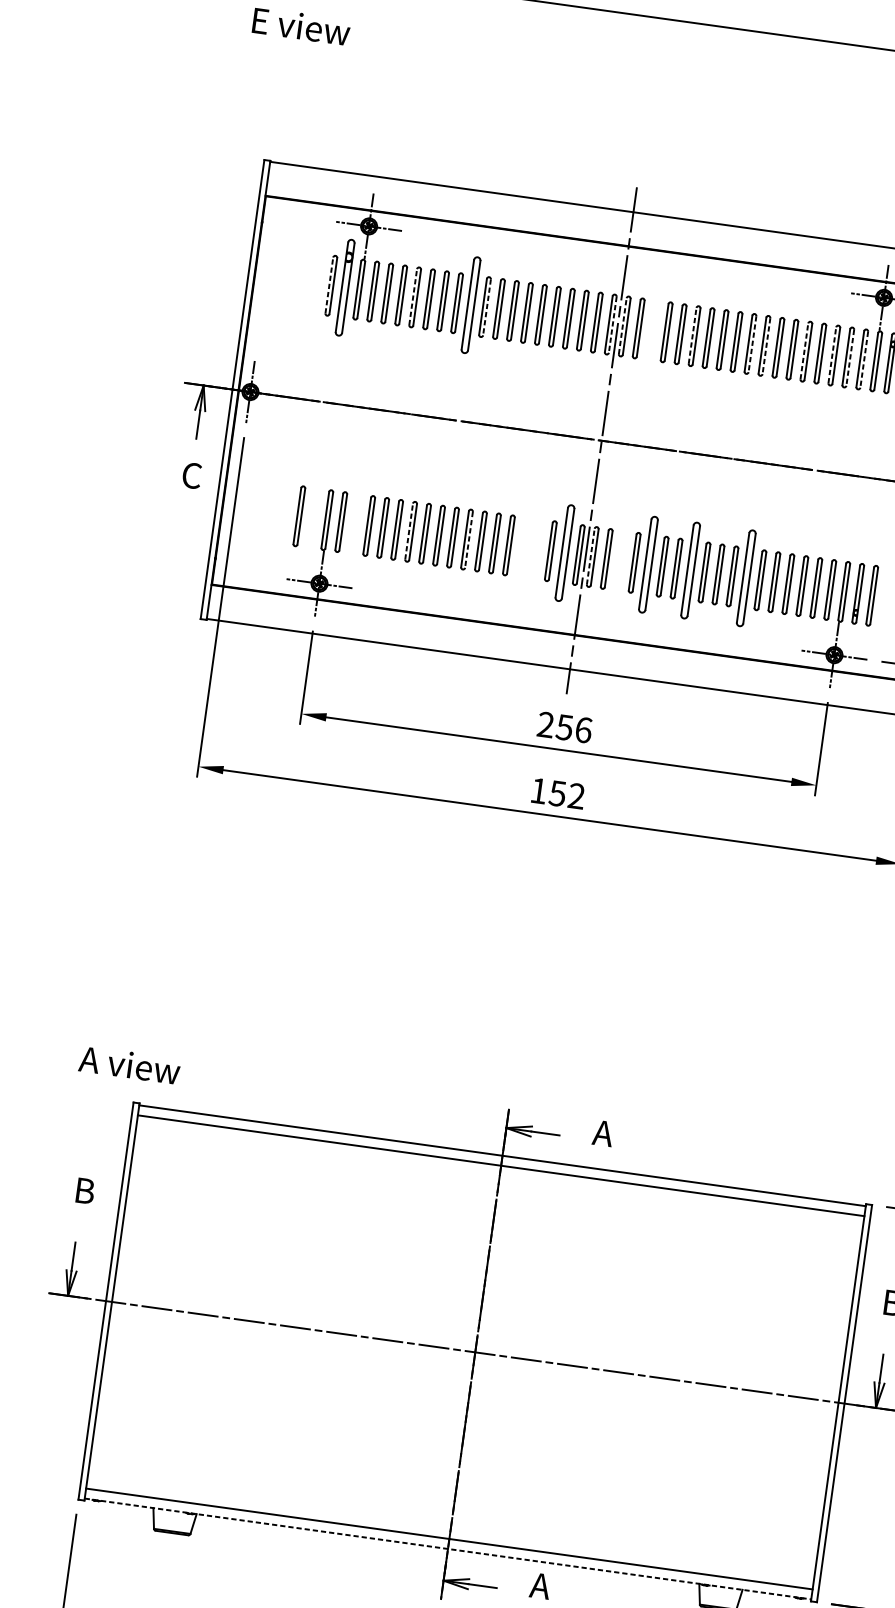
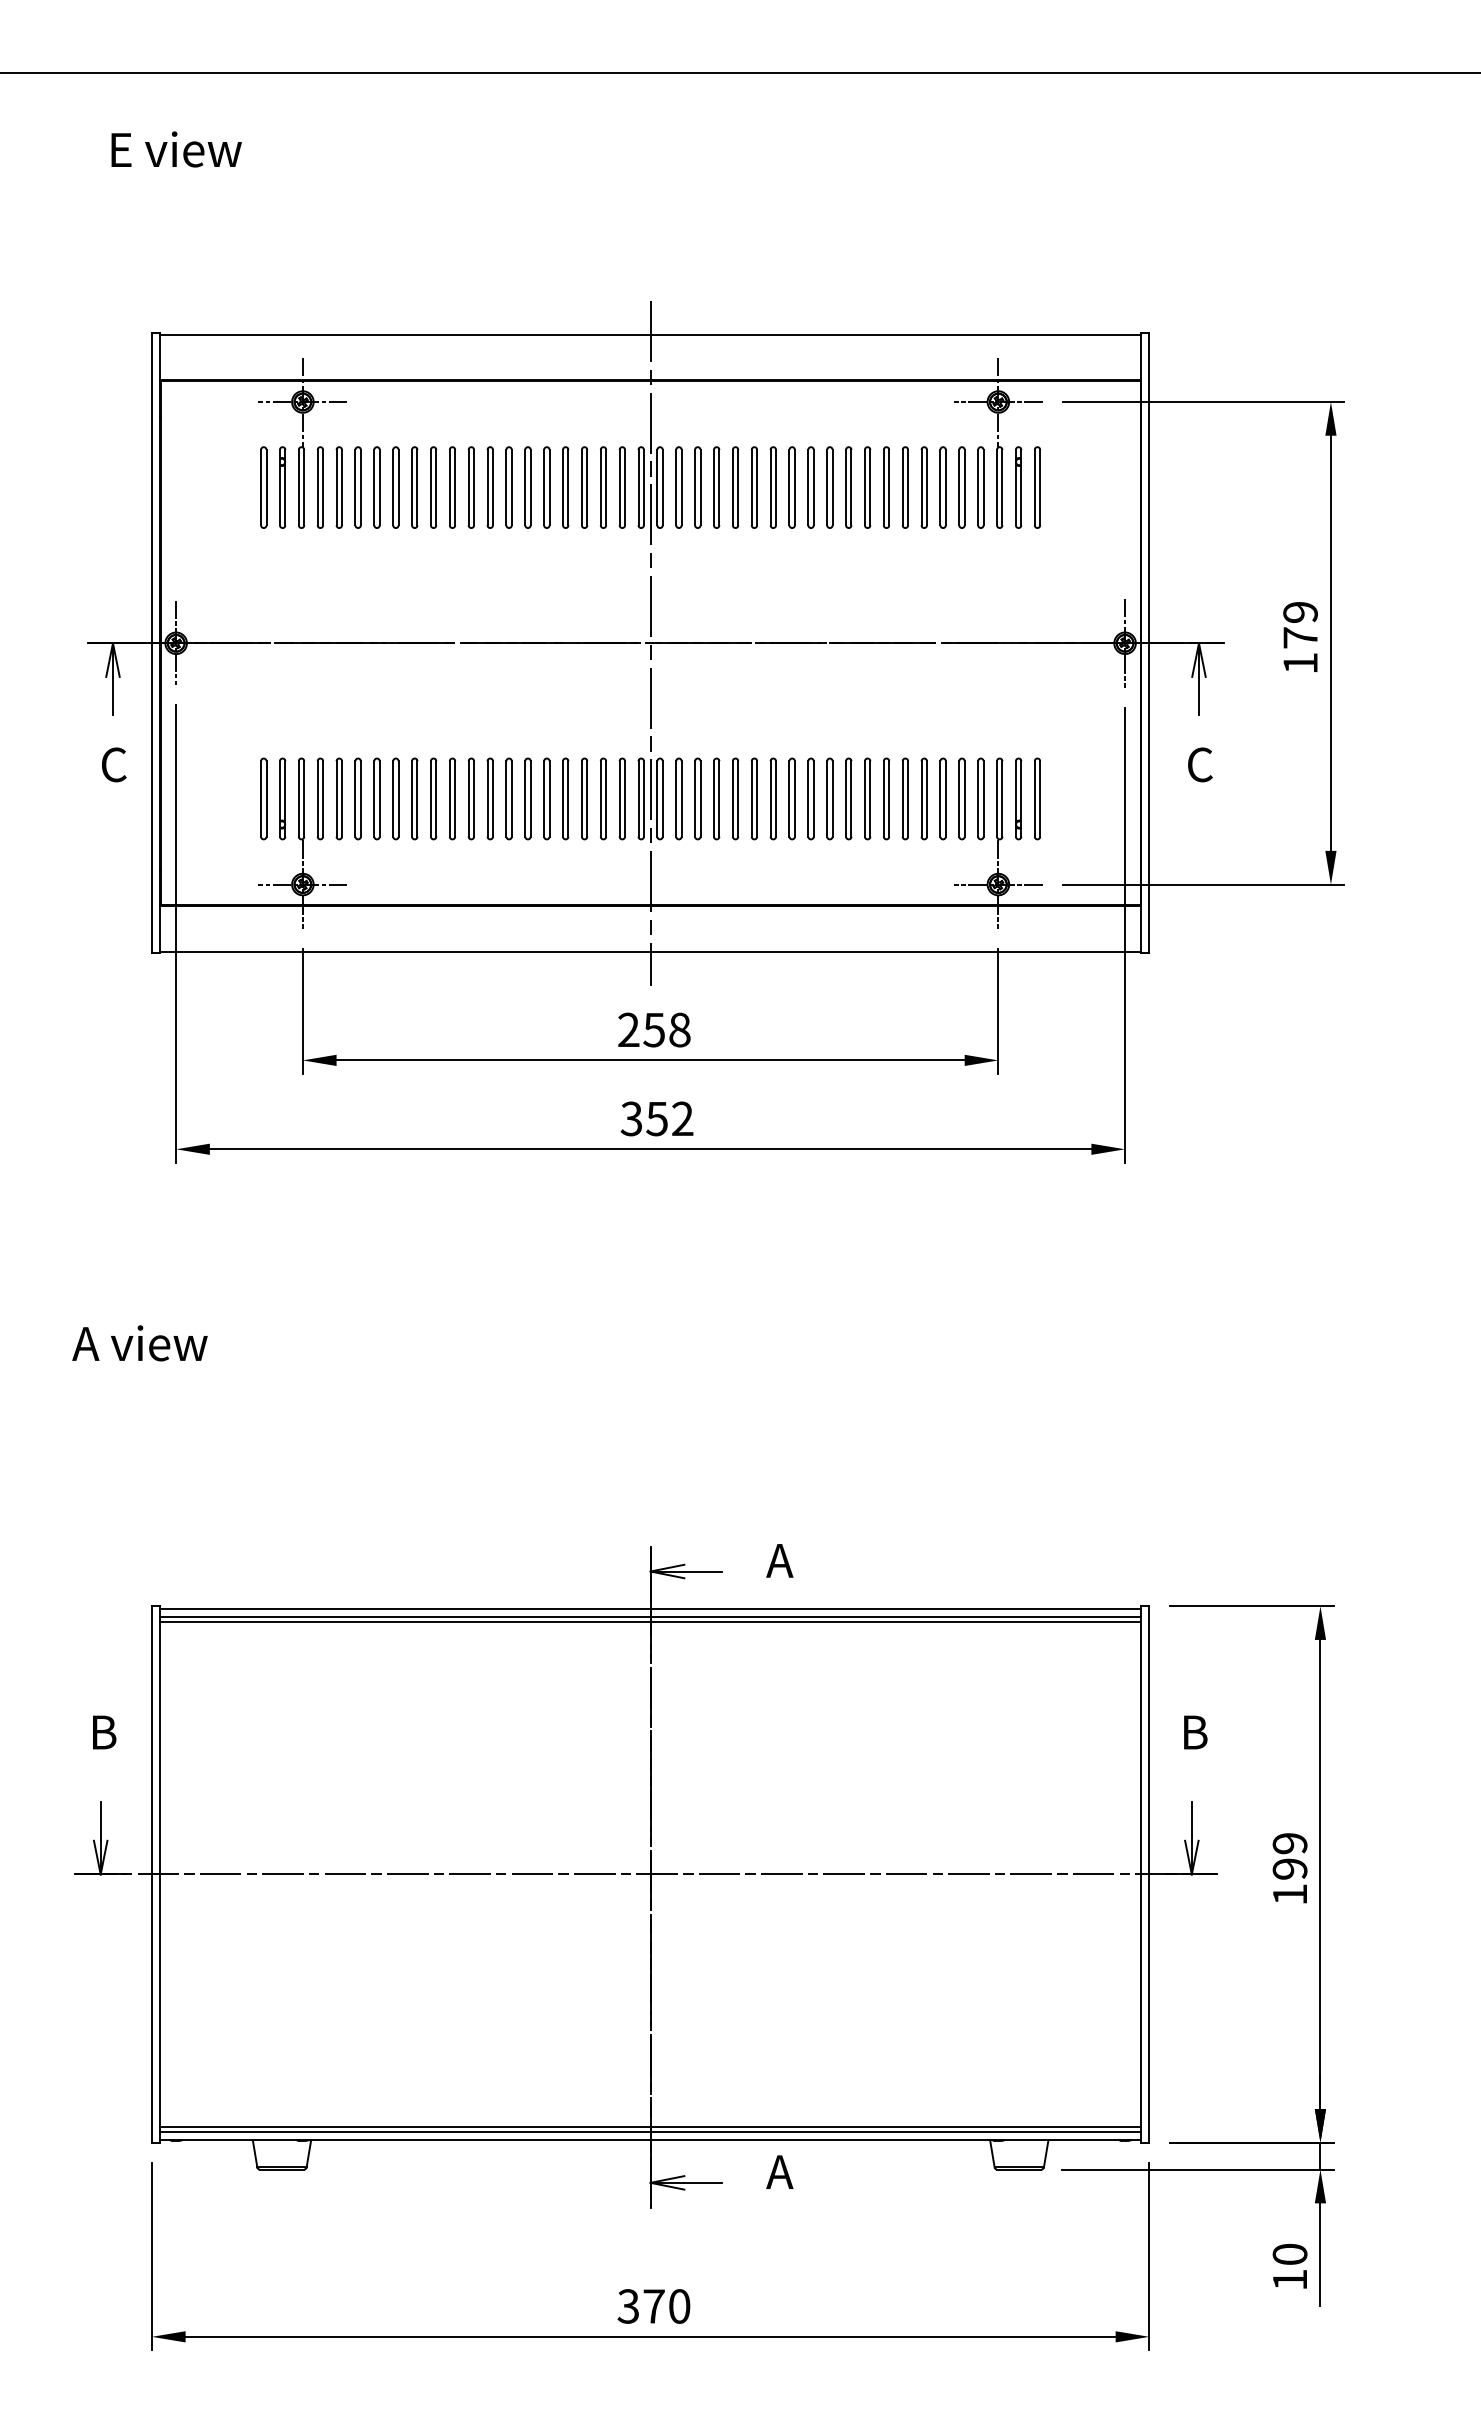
line: (329, 285) -> (261, 487), dashed -> solid
part: (345, 287) -> (282, 487), size x0.62
line: (413, 297) -> (374, 487), dashed -> solid
part: (471, 305) -> (452, 487), size x0.62
line: (487, 307) -> (474, 487), dashed -> solid
line: (612, 324) -> (643, 487), dashed -> solid
line: (622, 326) -> (657, 487), dashed -> solid
part: (652, 330) -> (697, 487), added
line: (692, 335) -> (751, 487), dashed -> solid
line: (752, 344) -> (832, 487), dashed -> solid
line: (766, 346) -> (851, 487), dashed -> solid
line: (804, 351) -> (902, 487), dashed -> solid
line: (832, 355) -> (940, 487), dashed -> solid
line: (850, 357) -> (964, 487), dashed -> solid
line: (864, 359) -> (983, 487), dashed -> solid
part: (313, 517) -> (282, 798), added
part: (354, 523) -> (338, 798), added
line: (409, 531) -> (412, 798), dashed -> solid
line: (468, 539) -> (492, 798), dashed -> solid
part: (522, 546) -> (565, 798), added
part: (536, 548) -> (584, 798), added
part: (564, 552) -> (621, 798), size x0.62
line: (590, 556) -> (657, 798), dashed -> solid
part: (620, 560) -> (697, 798), added
part: (648, 564) -> (735, 798), size x0.62
part: (690, 570) -> (791, 798), size x0.62
part: (746, 577) -> (867, 798), size x0.62
text: (583, 729) -> (679, 1029), 256 -> 258
text: (538, 790) -> (630, 1118), 152 -> 352
text: (129, 1065) -> (139, 1343), moved
line: (501, 1162) -> (650, 1617), added
line: (448, 1542) -> (650, 2131), added
line: (447, 1549) -> (650, 2140), dashed -> solid

